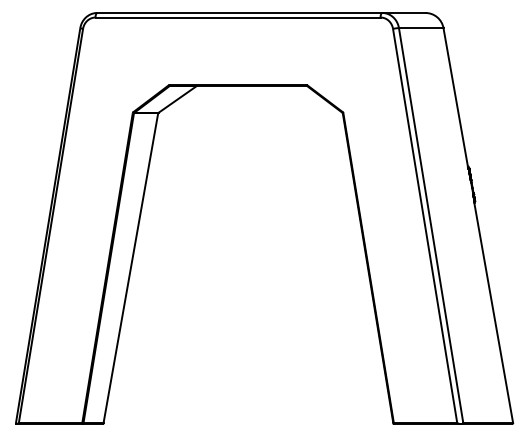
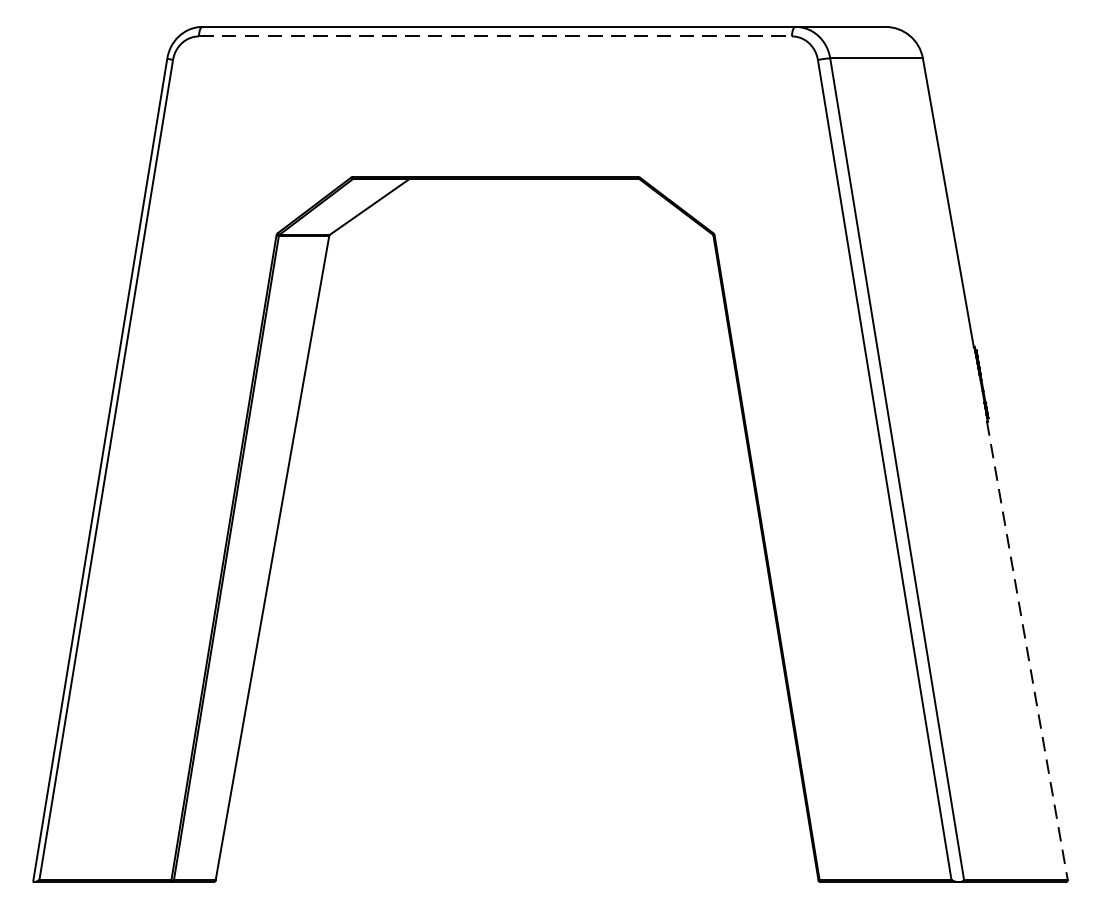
line: (238, 17) -> (496, 36), solid -> dashed
line: (493, 312) -> (1026, 650), solid -> dashed

